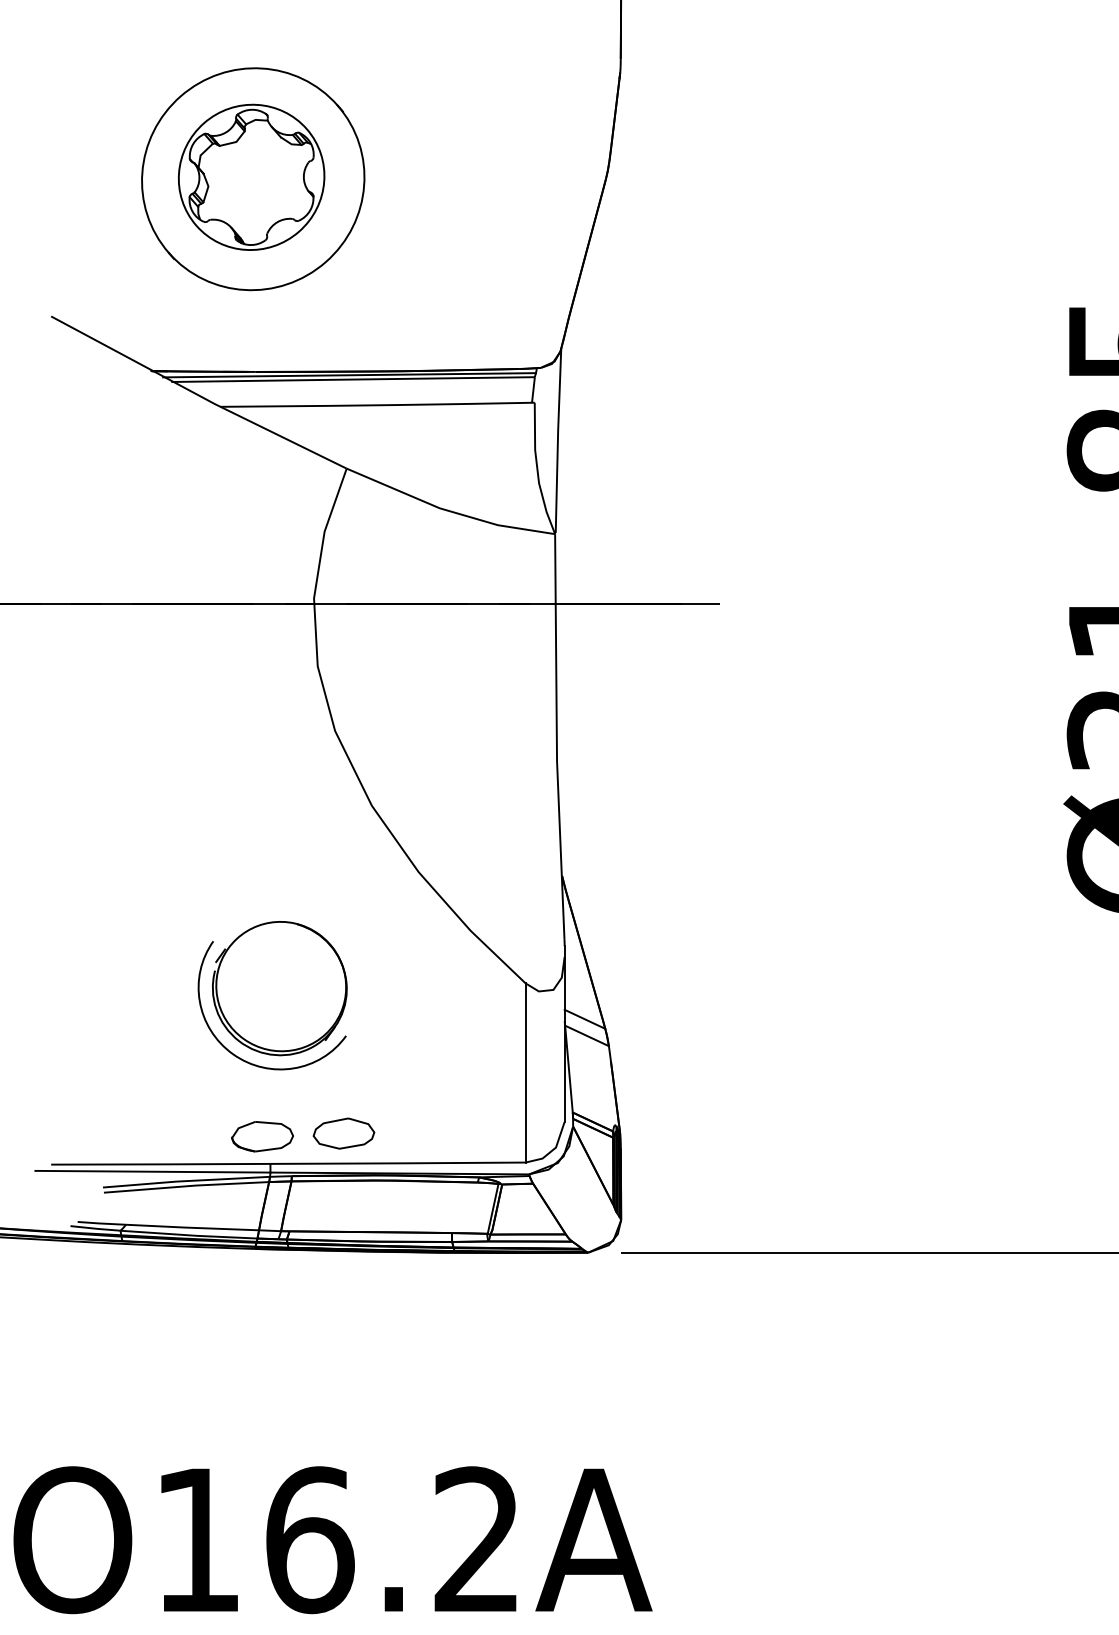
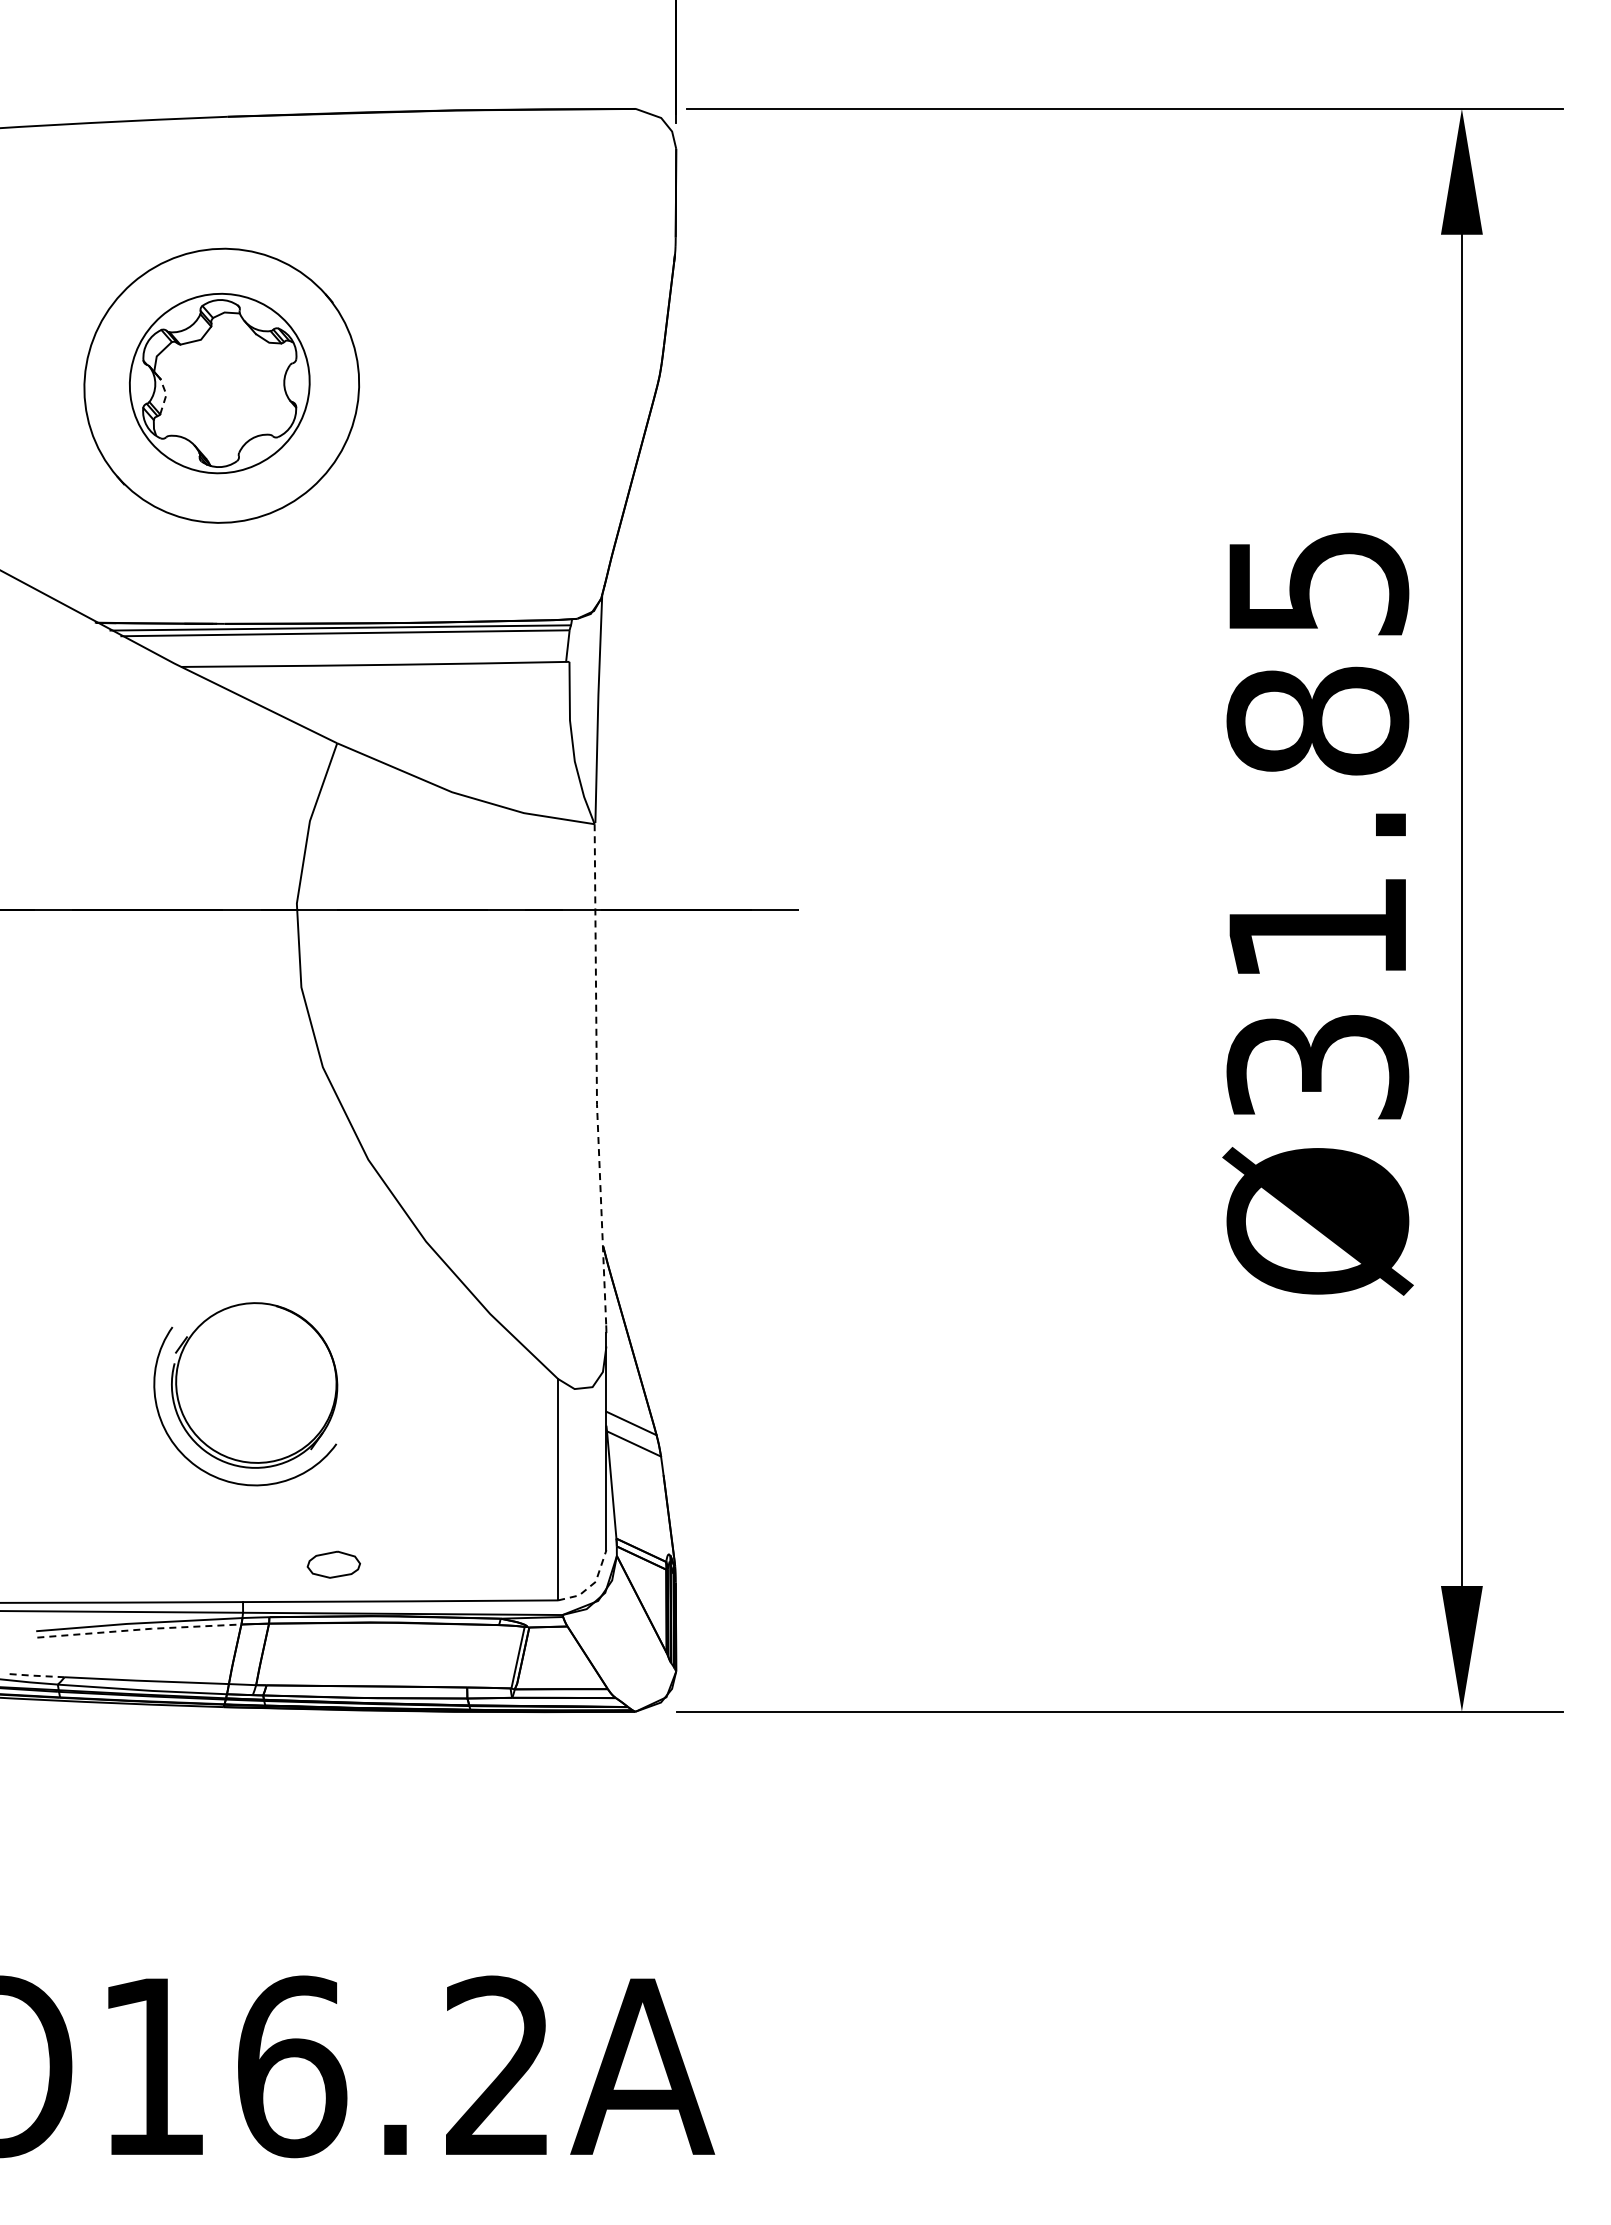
line: (208, 187) -> (166, 395), solid -> dashed
line: (556, 737) -> (596, 1075), solid -> dashed
part: (343, 1133) -> (333, 1564), size x0.7
part: (261, 1136) -> (232, 1568), removed
line: (552, 1149) -> (591, 1584), solid -> dashed
line: (186, 1186) -> (139, 1629), solid -> dashed
line: (100, 1223) -> (33, 1675), solid -> dashed

